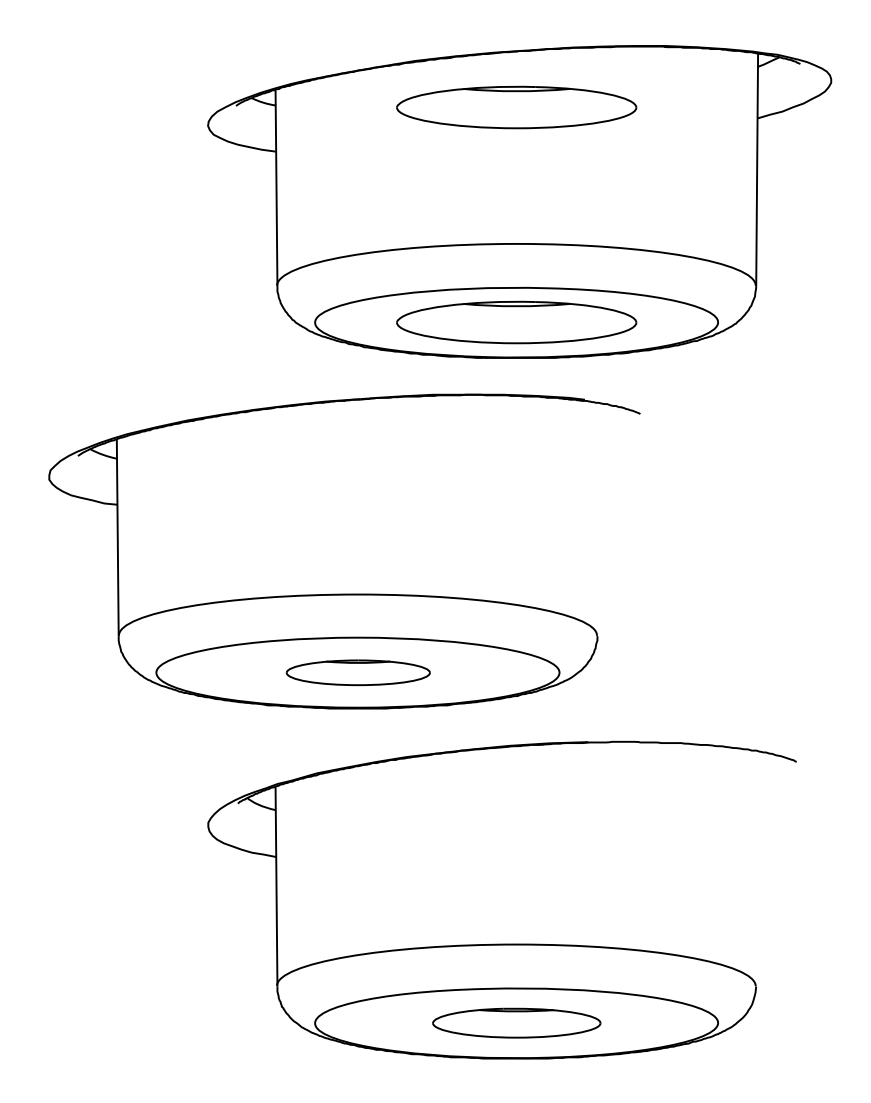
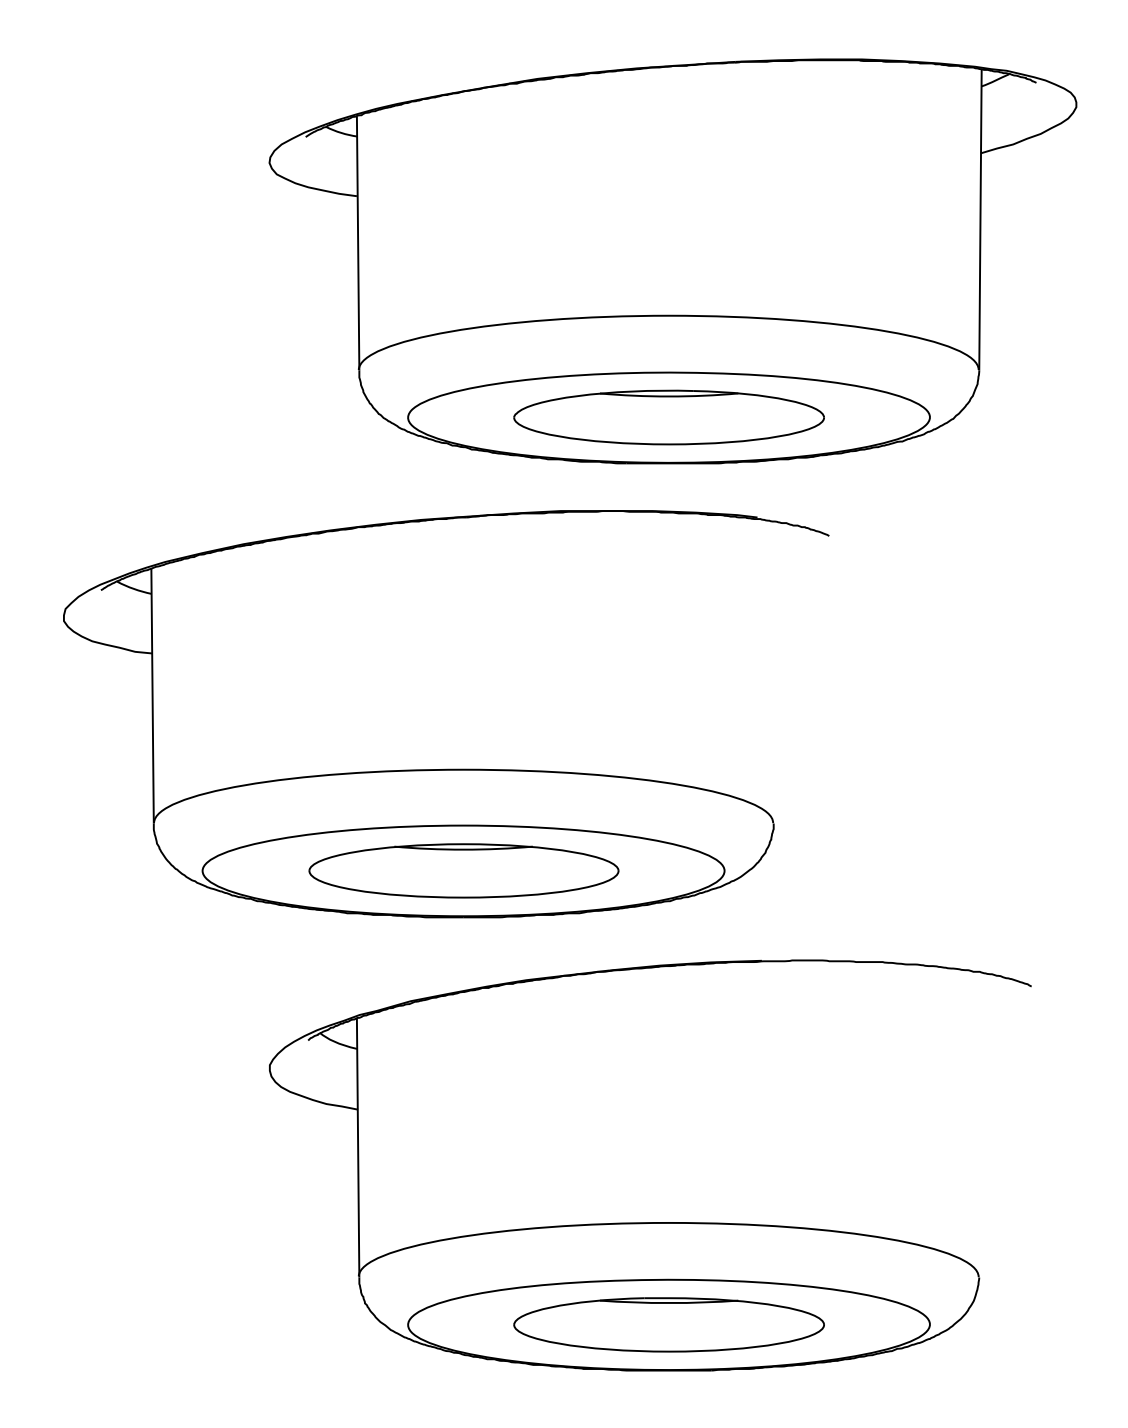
part: (516, 107) -> (668, 139), removed
part: (358, 672) -> (464, 870), size x1.67
part: (516, 1022) -> (668, 1323), size x1.43

